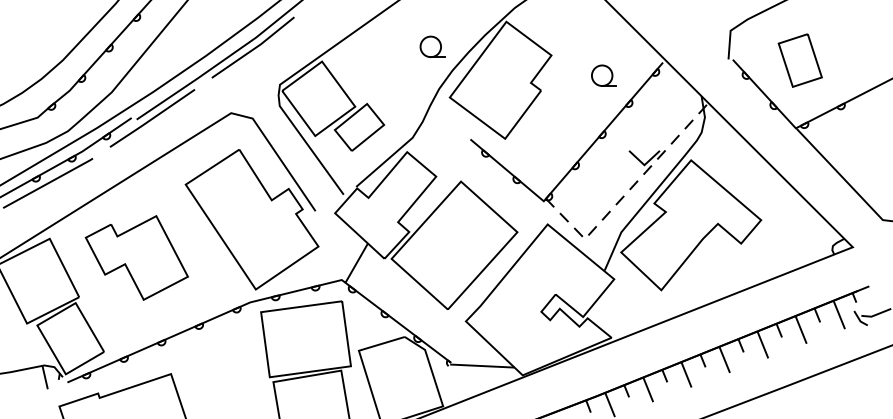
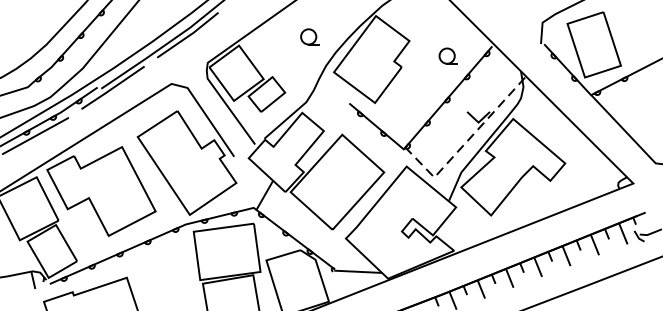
part: (432, 46) -> (309, 36), moved
part: (800, 60) -> (594, 44), size x1.67
part: (136, 257) -> (101, 191), size x1.43

